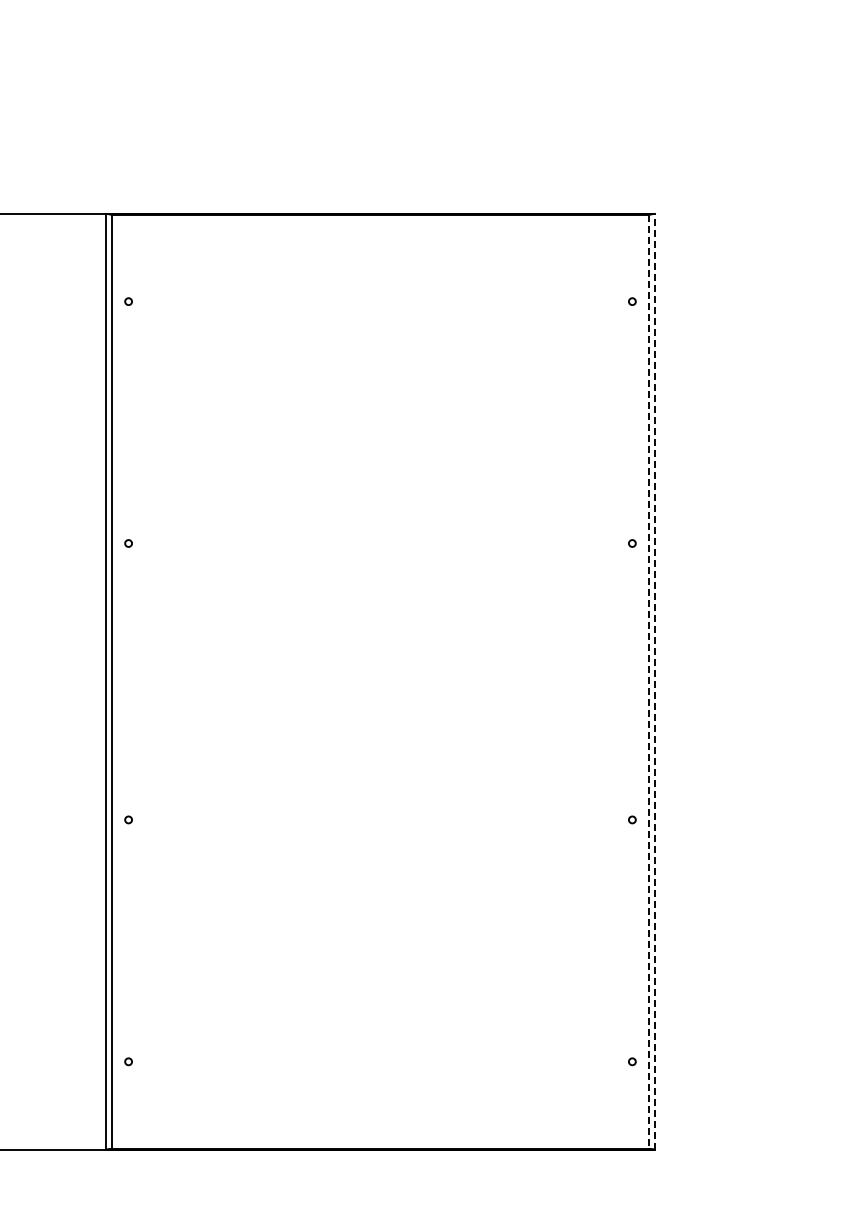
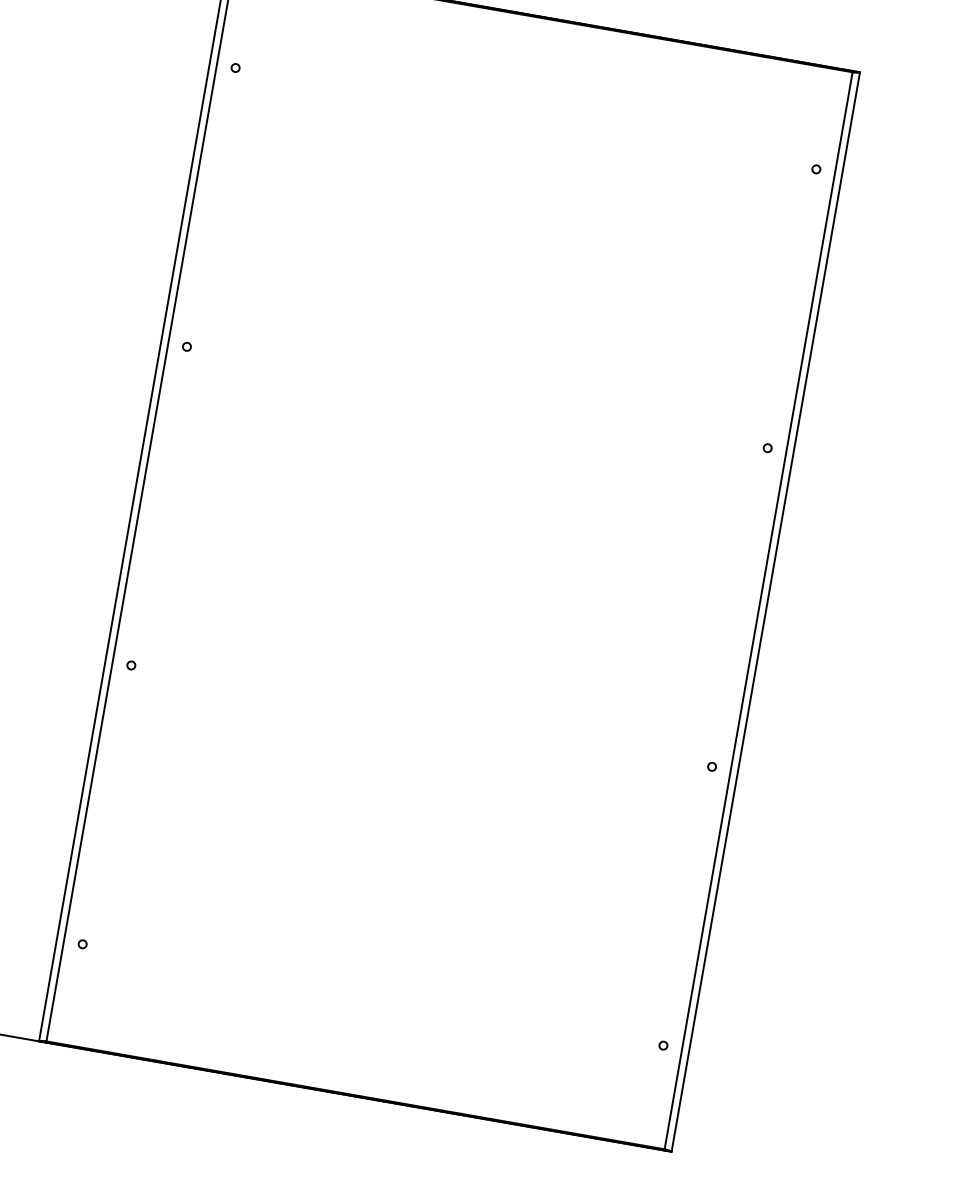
line: (654, 681) -> (765, 611), dashed -> solid
line: (648, 682) -> (758, 611), dashed -> solid

